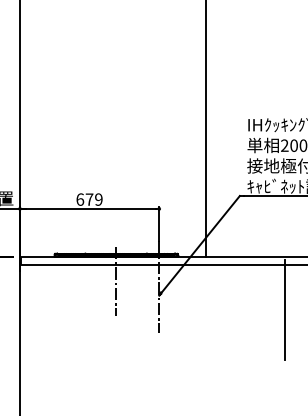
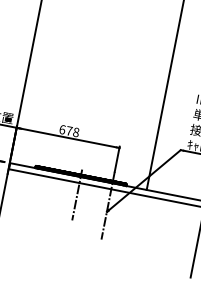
text: (98, 199) -> (75, 132), 679 -> 678

